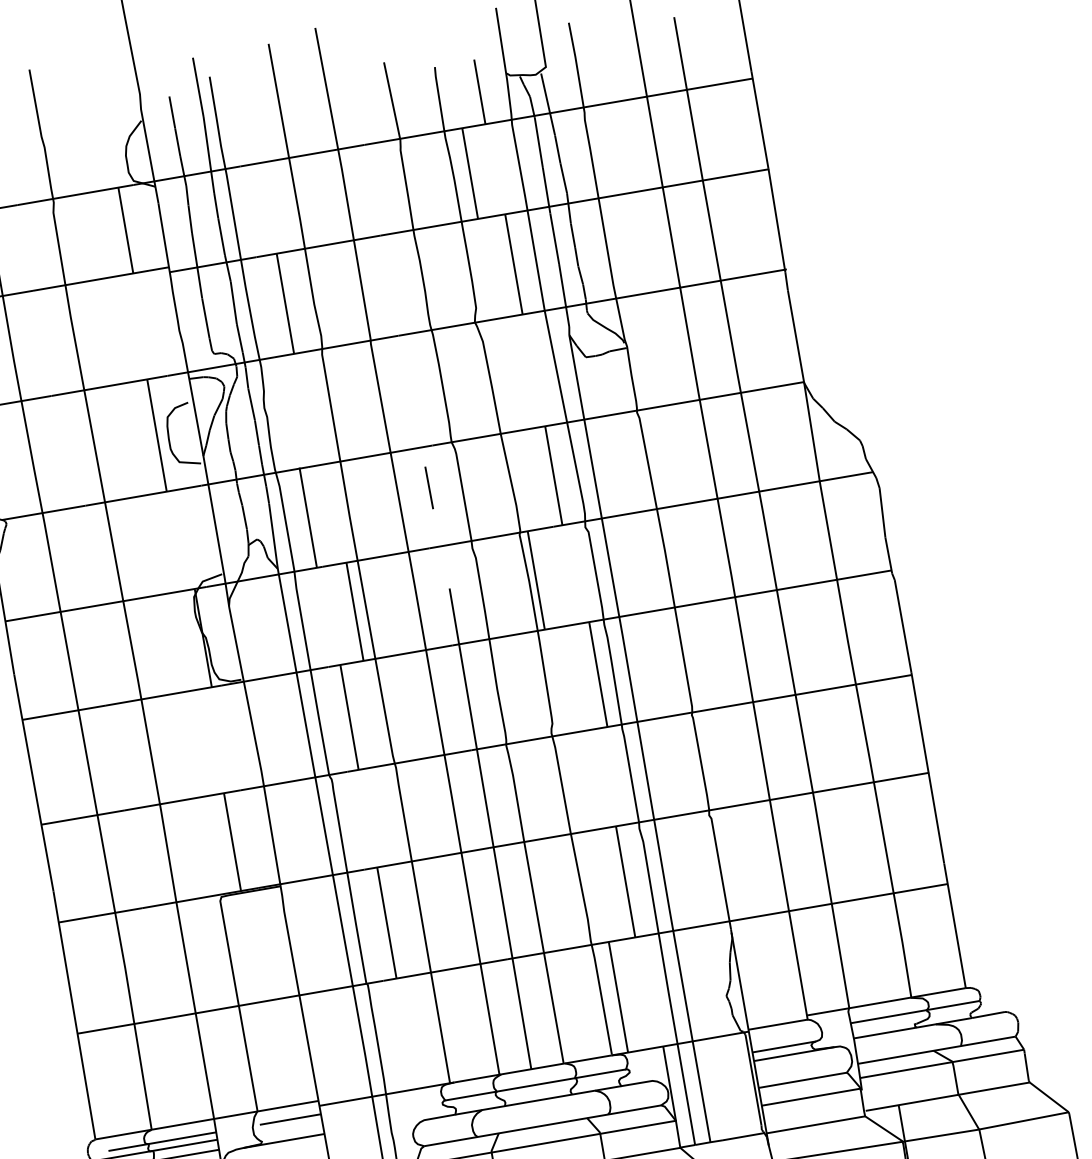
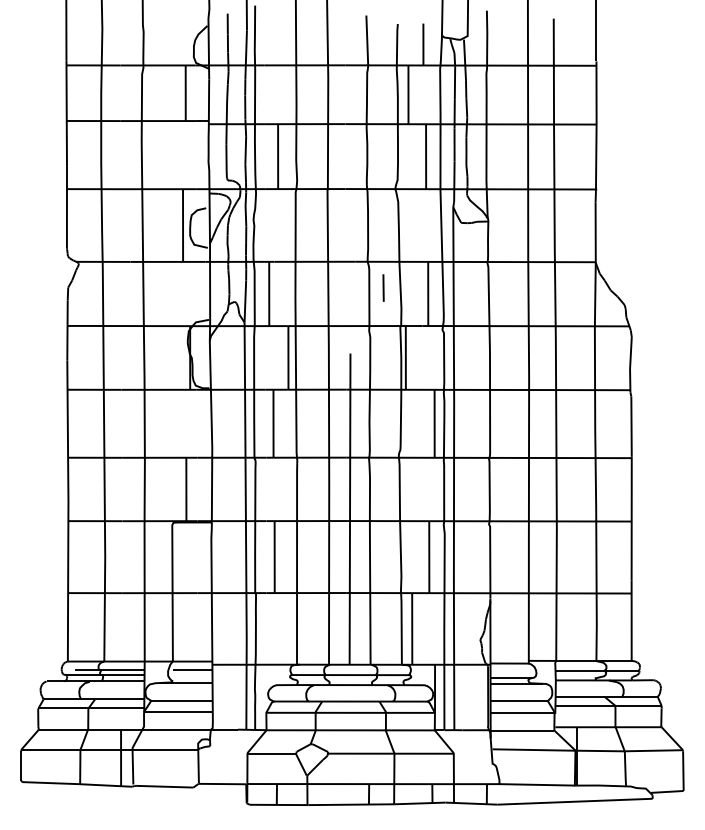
line: (428, 487) -> (383, 287), moved

